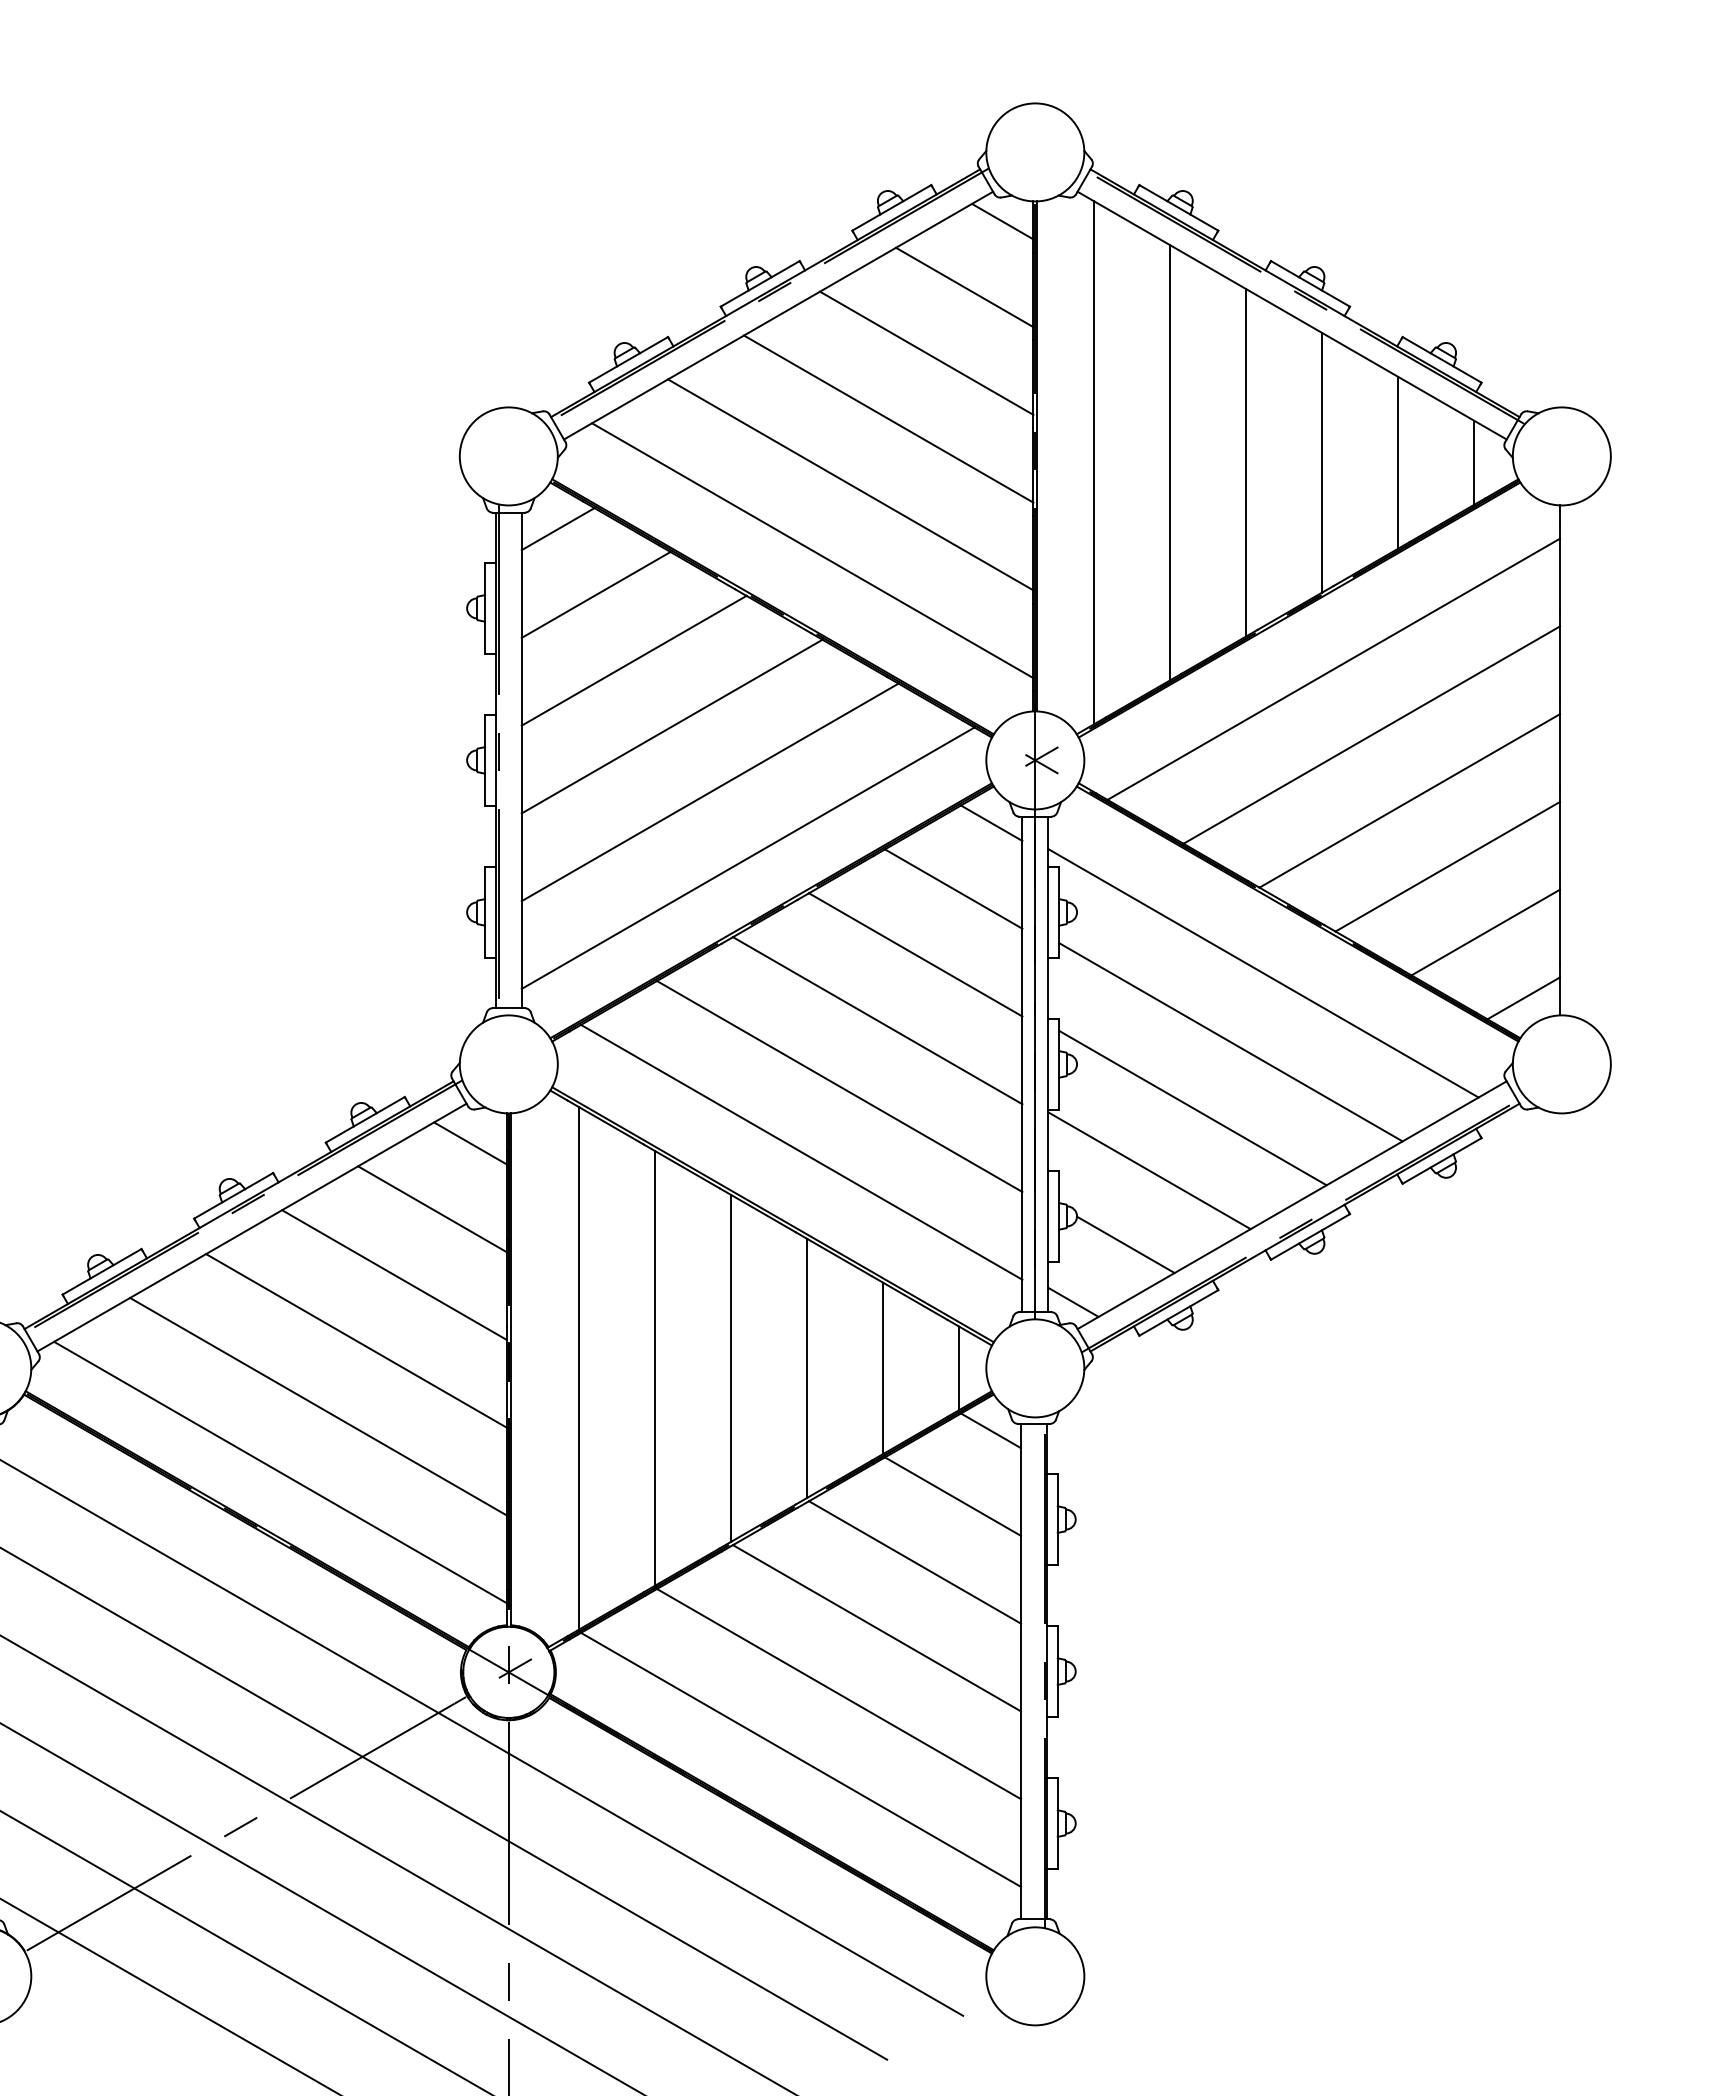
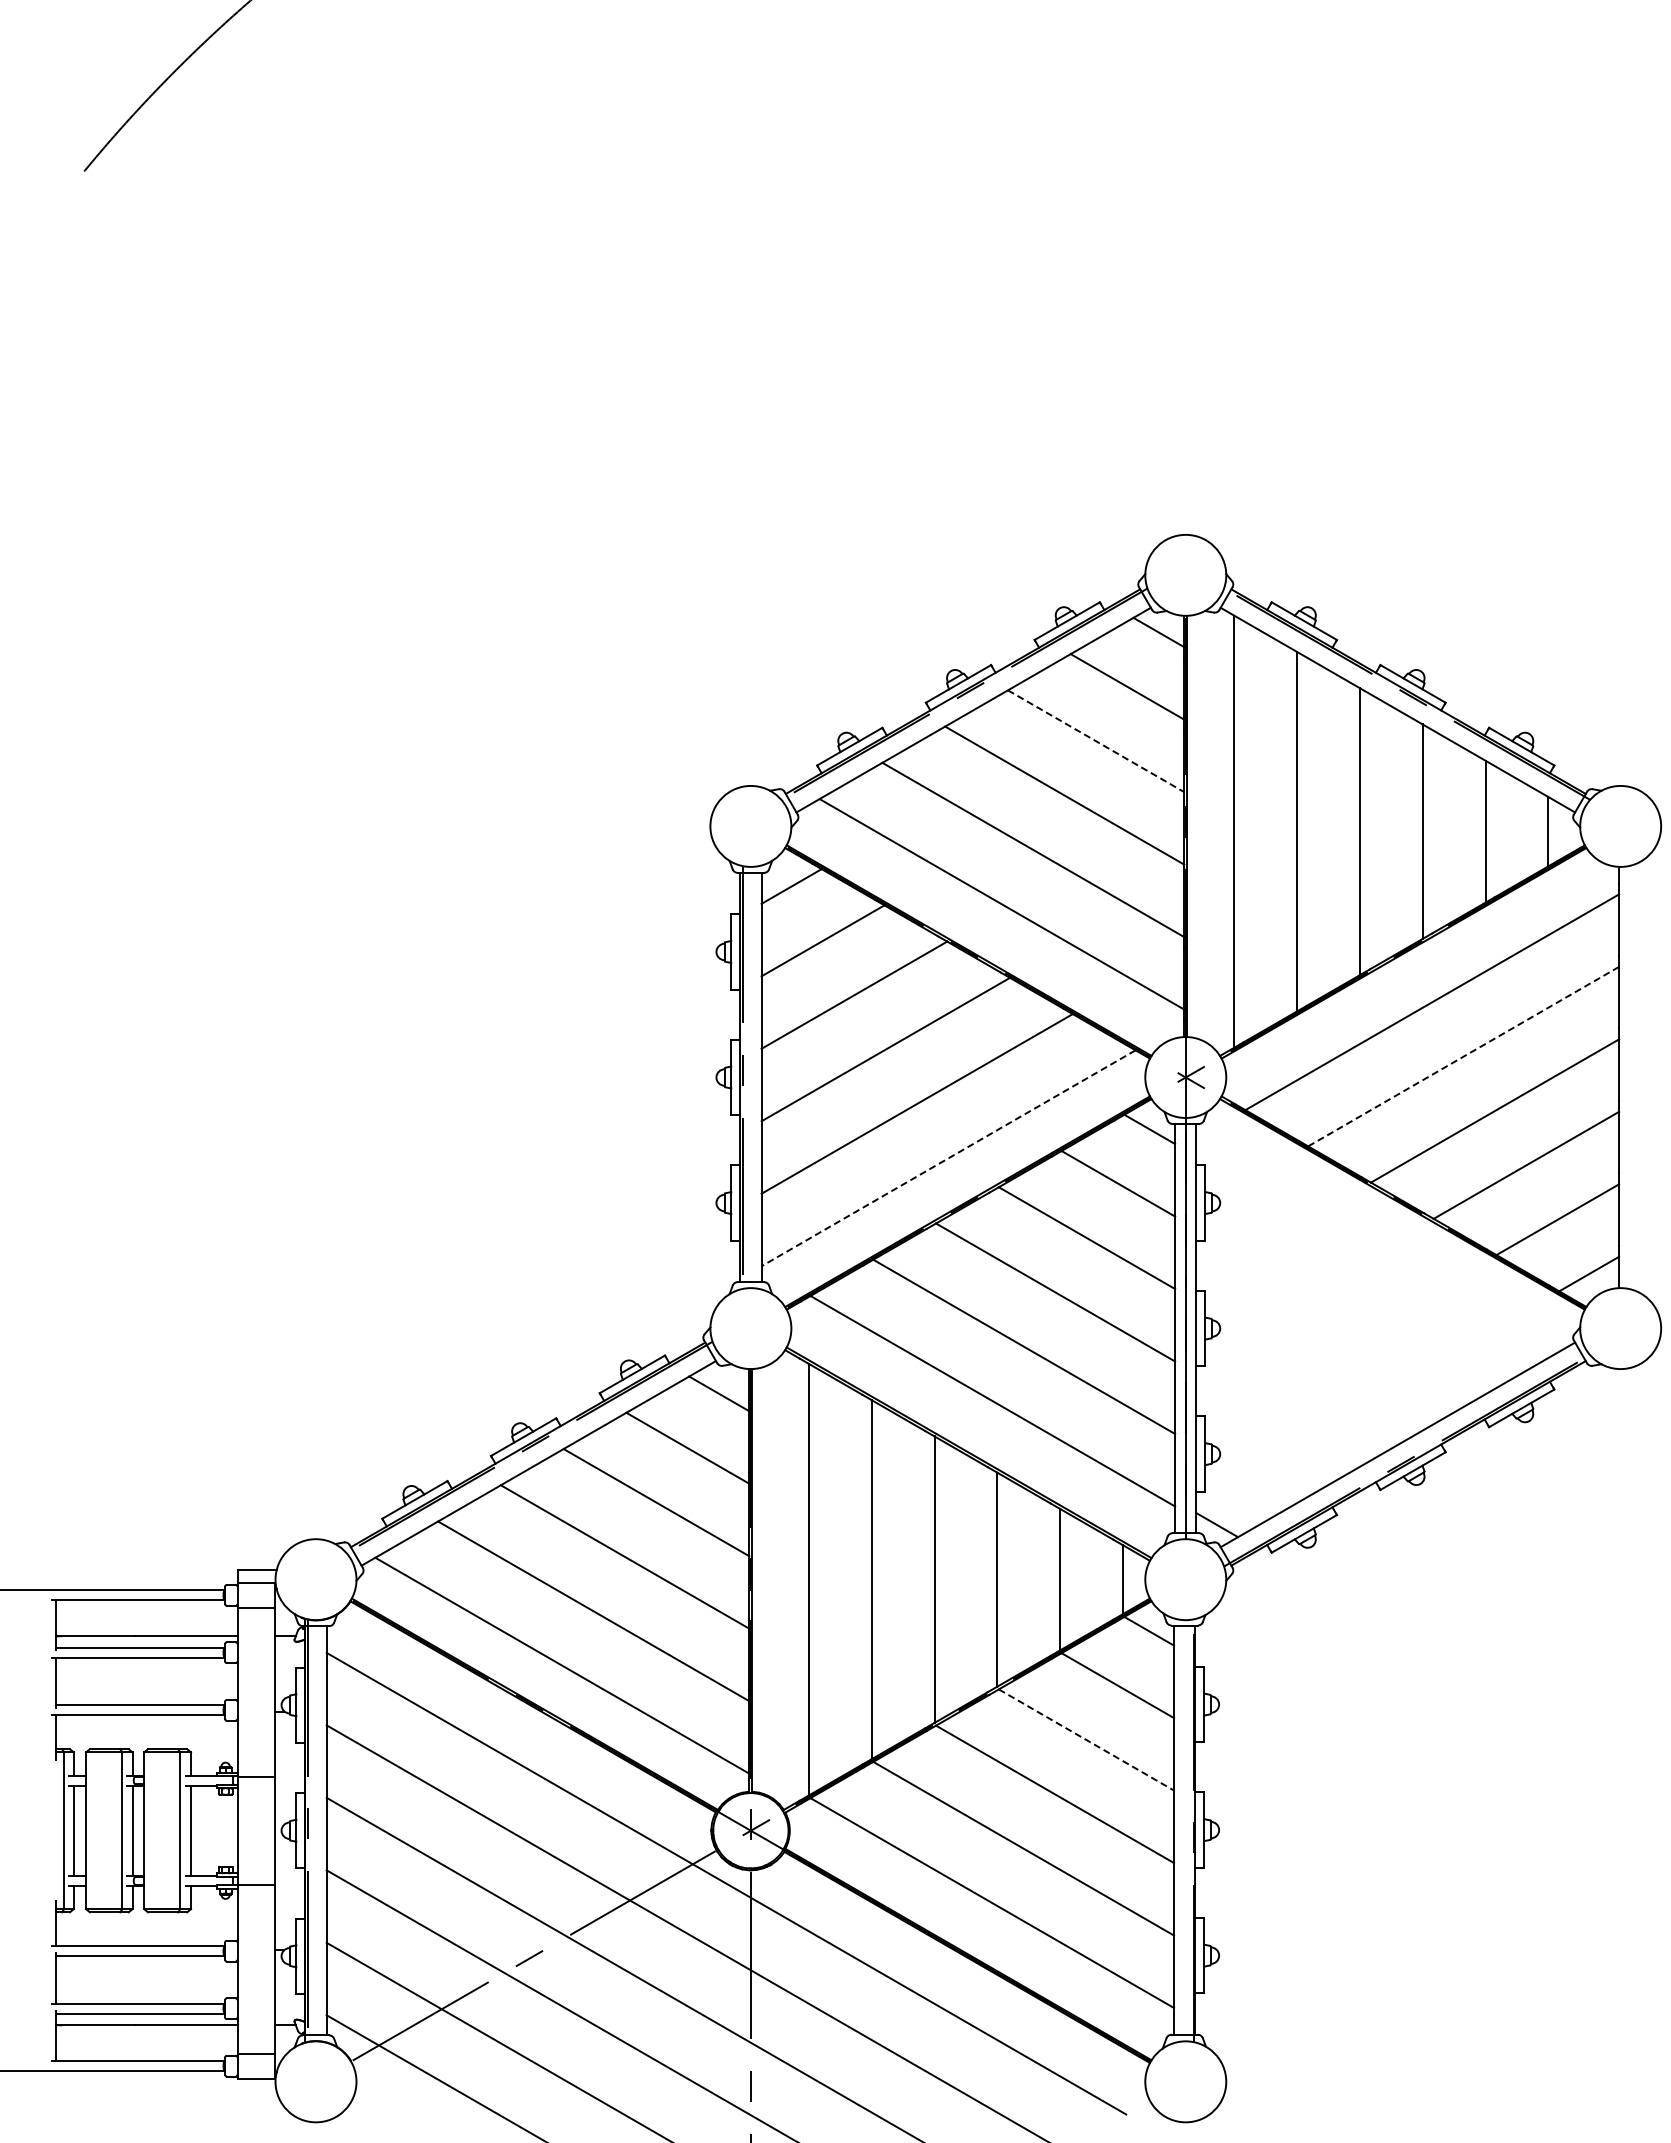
line: (927, 353) -> (1096, 741), solid -> dashed
line: (1371, 734) -> (1463, 1056), solid -> dashed
line: (748, 858) -> (948, 1158), solid -> dashed
line: (1262, 972) -> (1373, 1252), removed
line: (1231, 1042) -> (1347, 1310), removed
line: (1192, 1107) -> (1315, 1364), removed
line: (1148, 1170) -> (1279, 1416), removed
line: (1125, 1244) -> (1260, 1477), removed
line: (915, 1563) -> (1086, 1740), solid -> dashed

